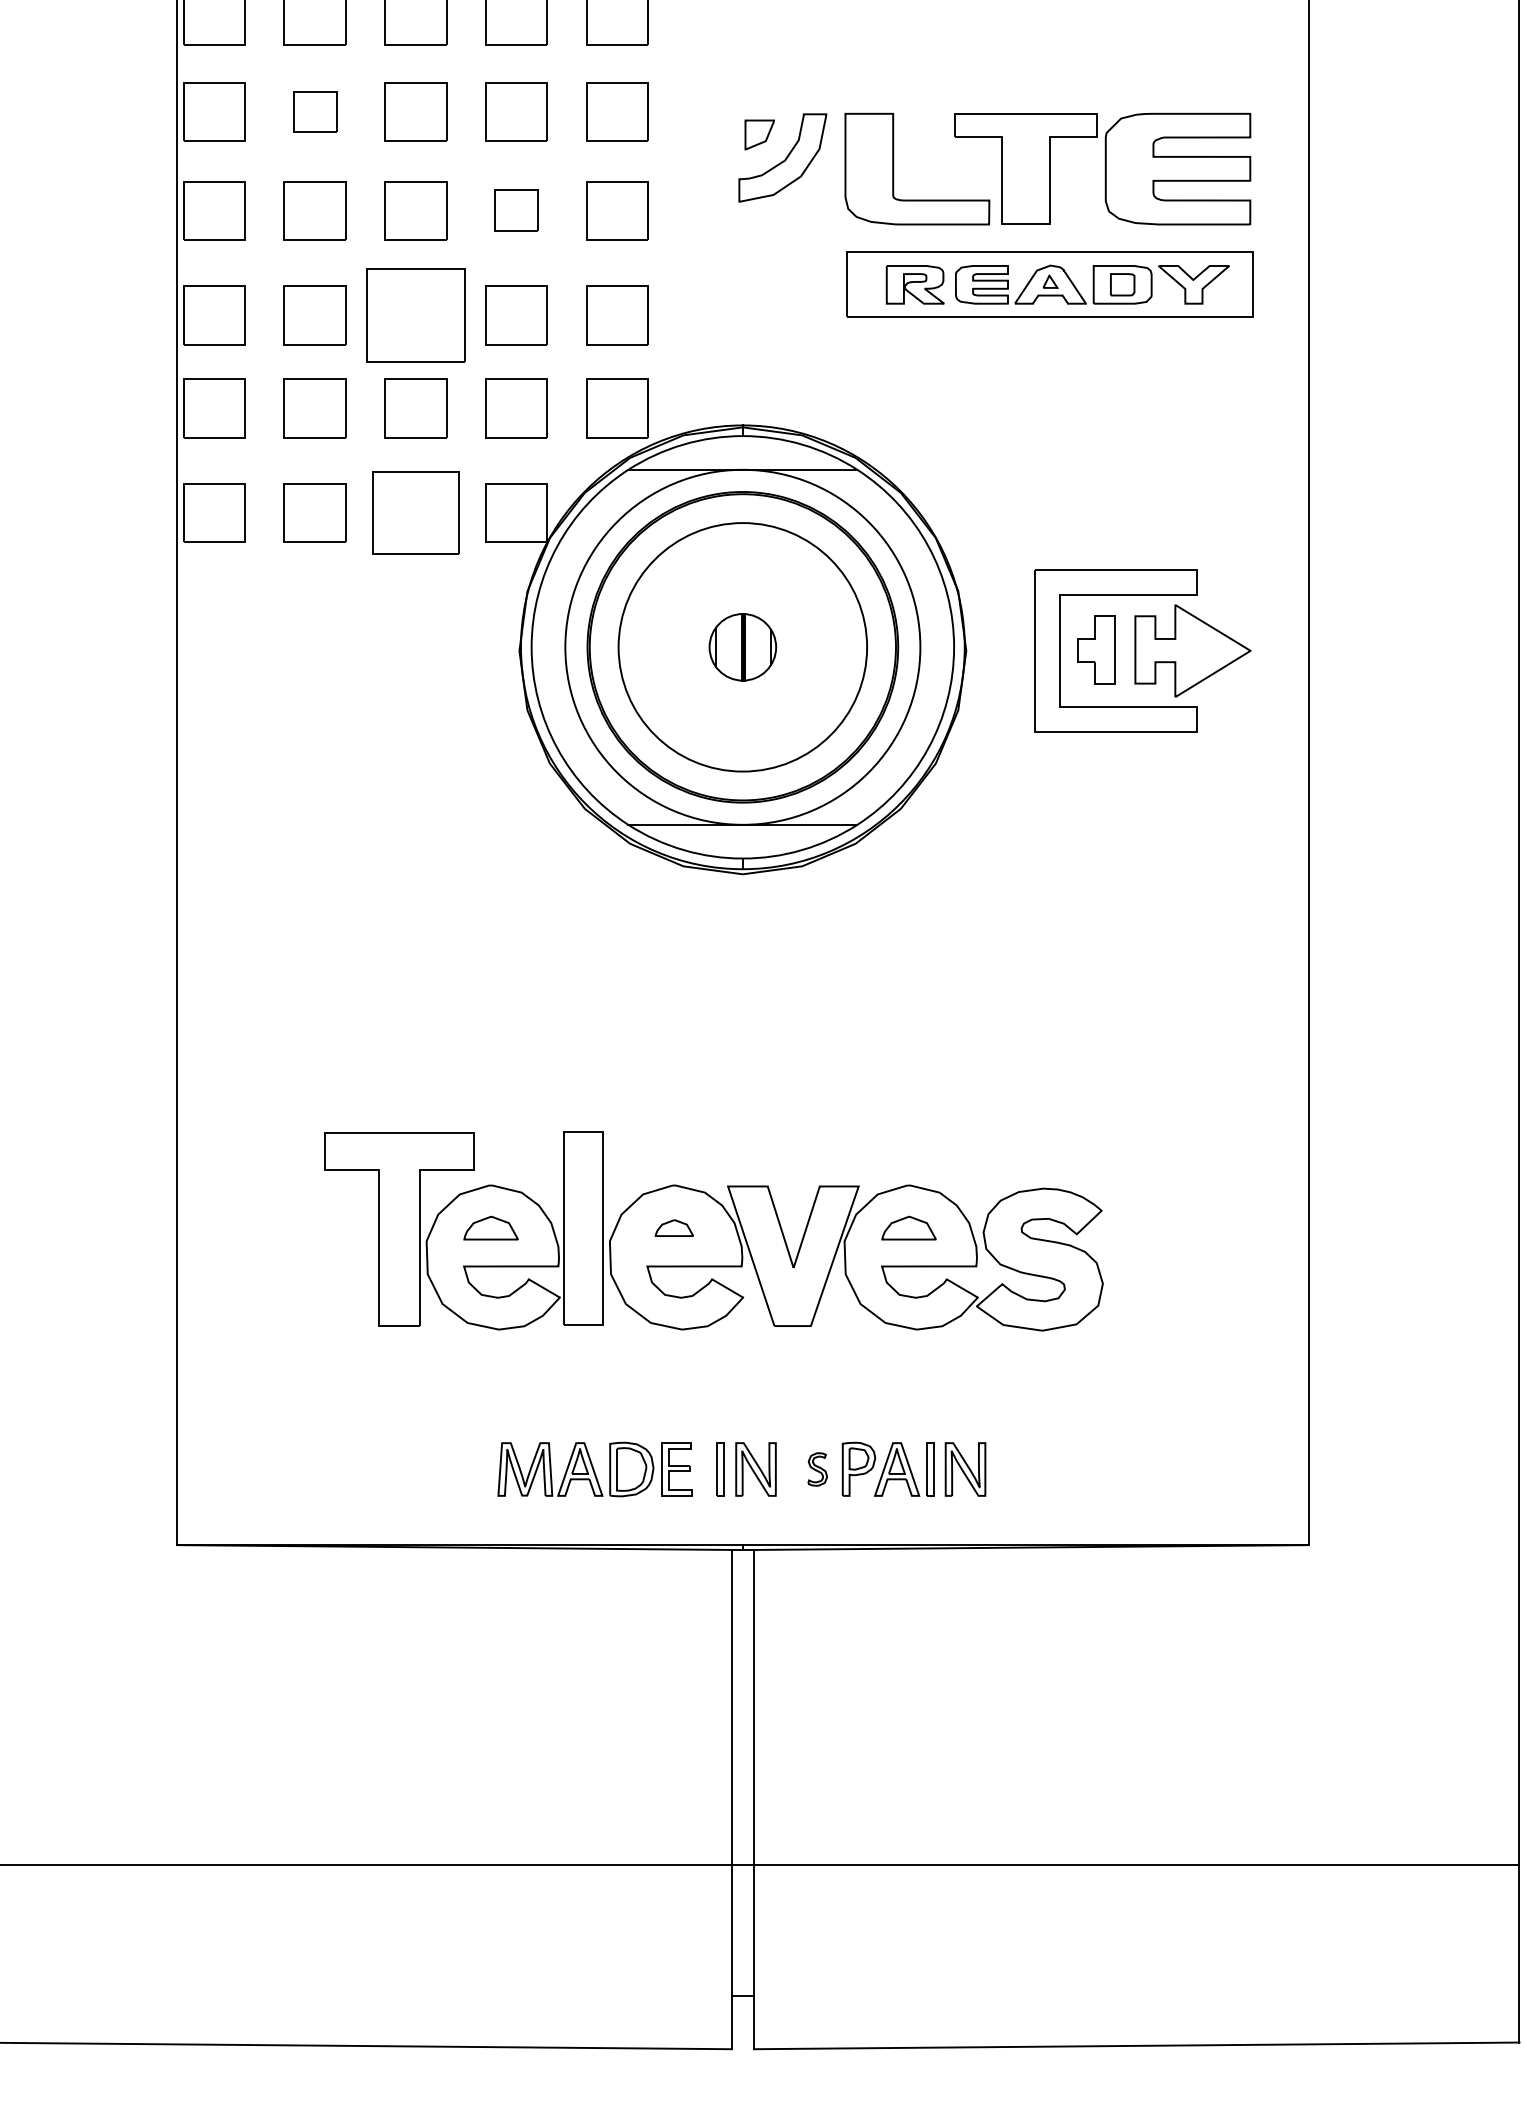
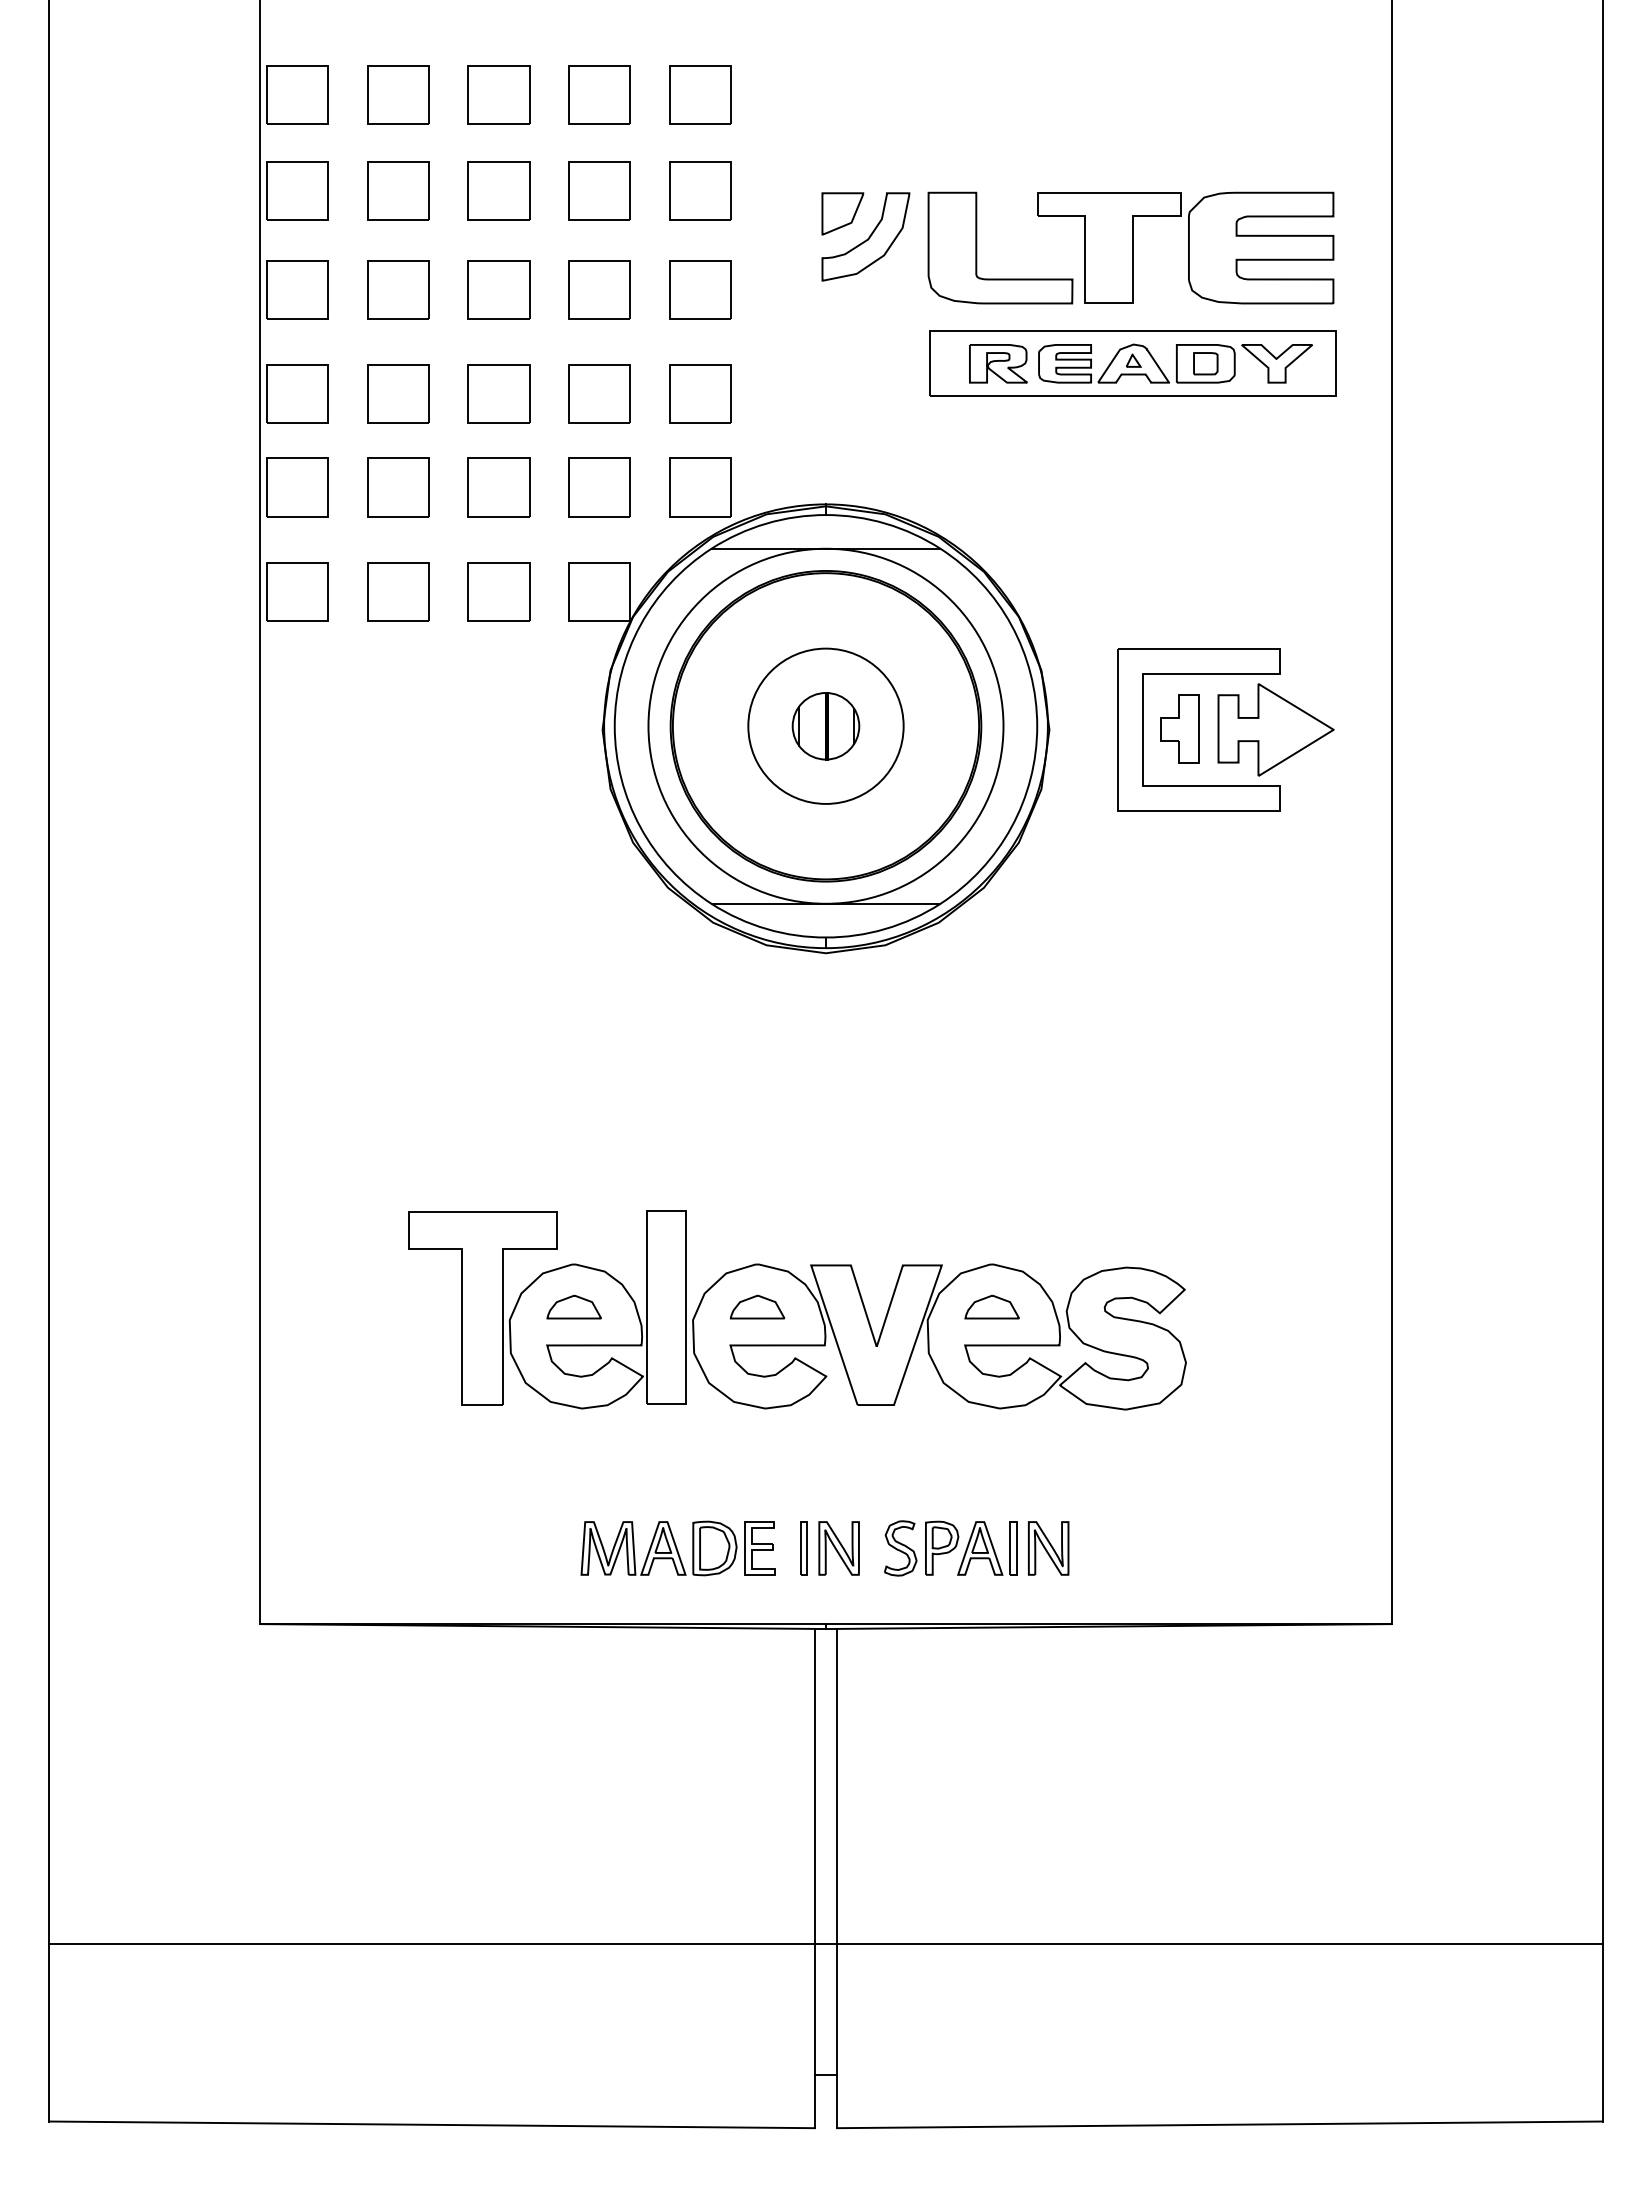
part: (315, 111) -> (398, 190), size x1.43
part: (759, 134) -> (842, 213), size x1.43
part: (516, 210) -> (599, 289), size x1.43
part: (415, 314) -> (498, 393), size x0.62
part: (415, 512) -> (498, 591), size x0.71
circle: (742, 646) -> (825, 725), size x0.62
part: (674, 1227) -> (757, 1306), size x1.43
part: (817, 1469) -> (900, 1548), size x1.67

